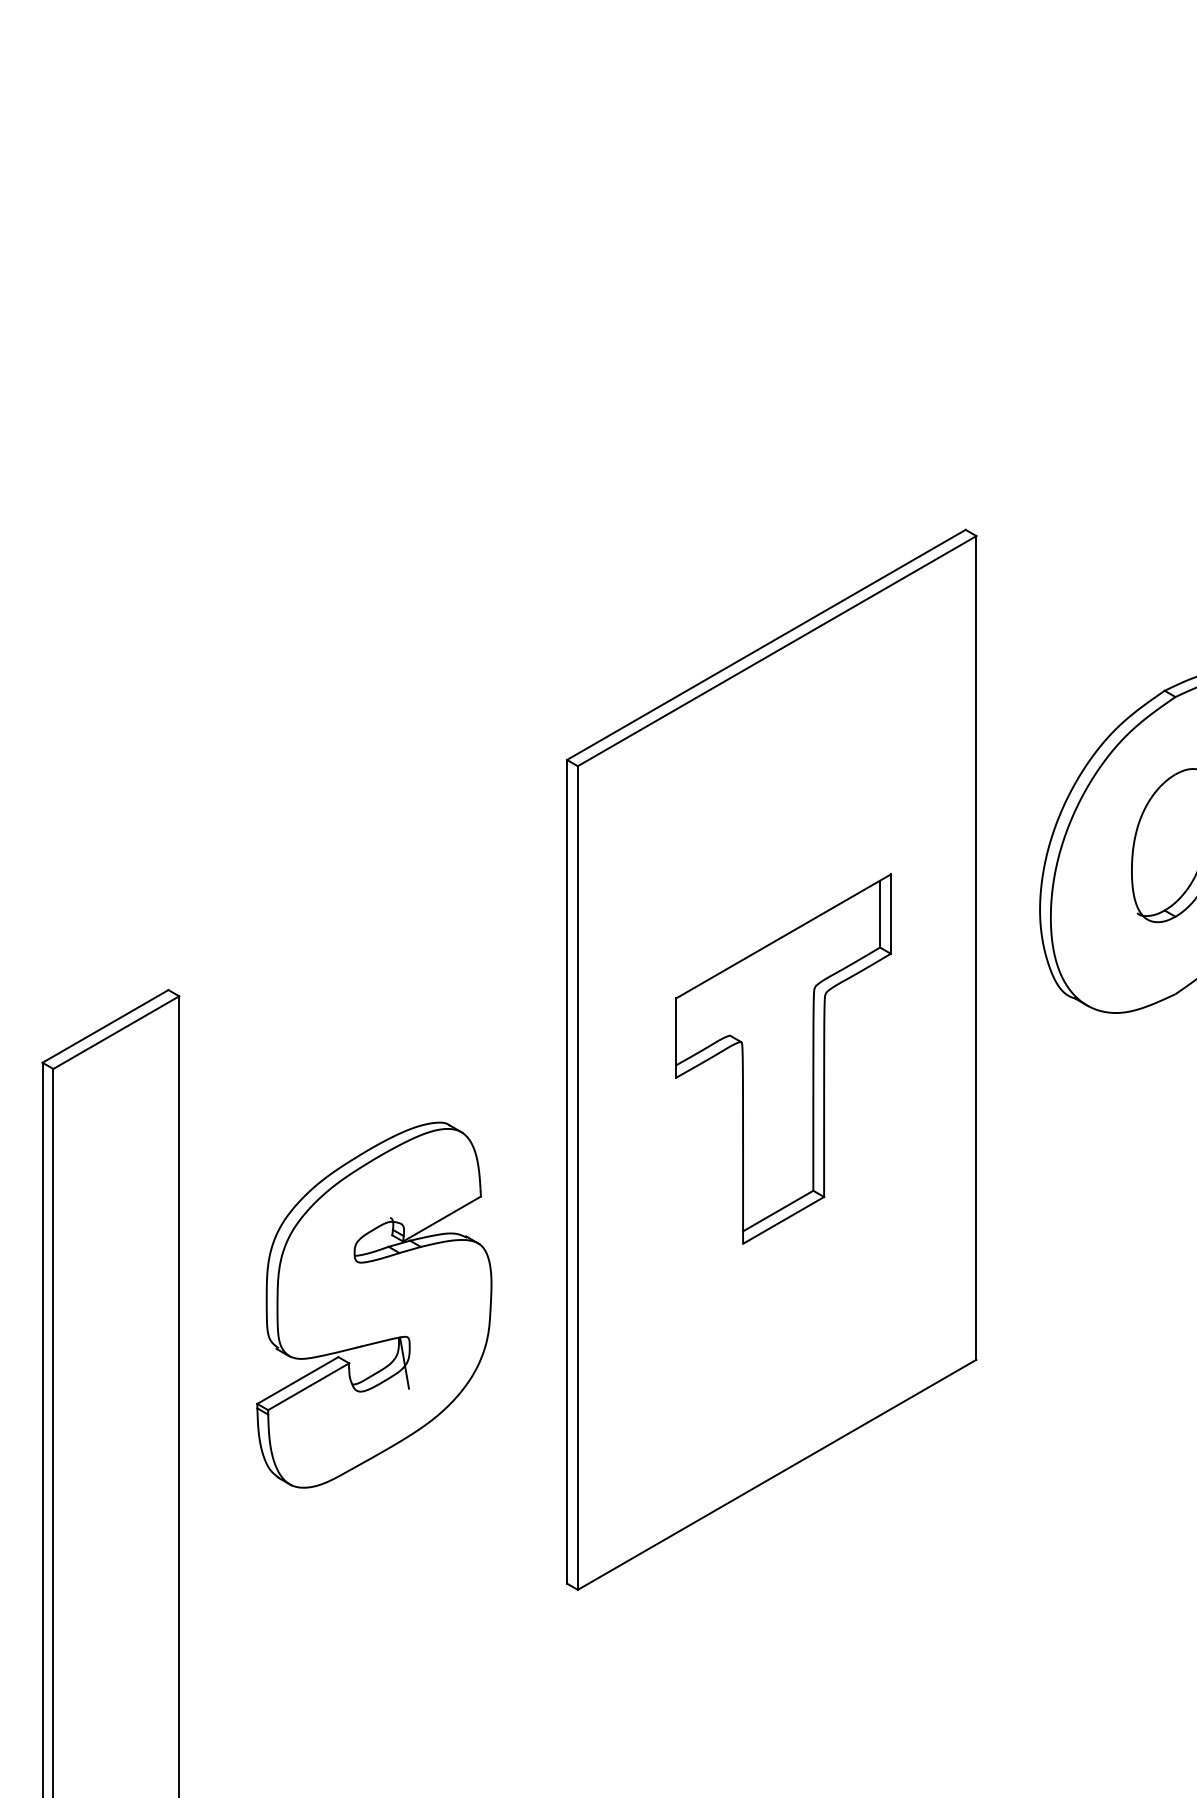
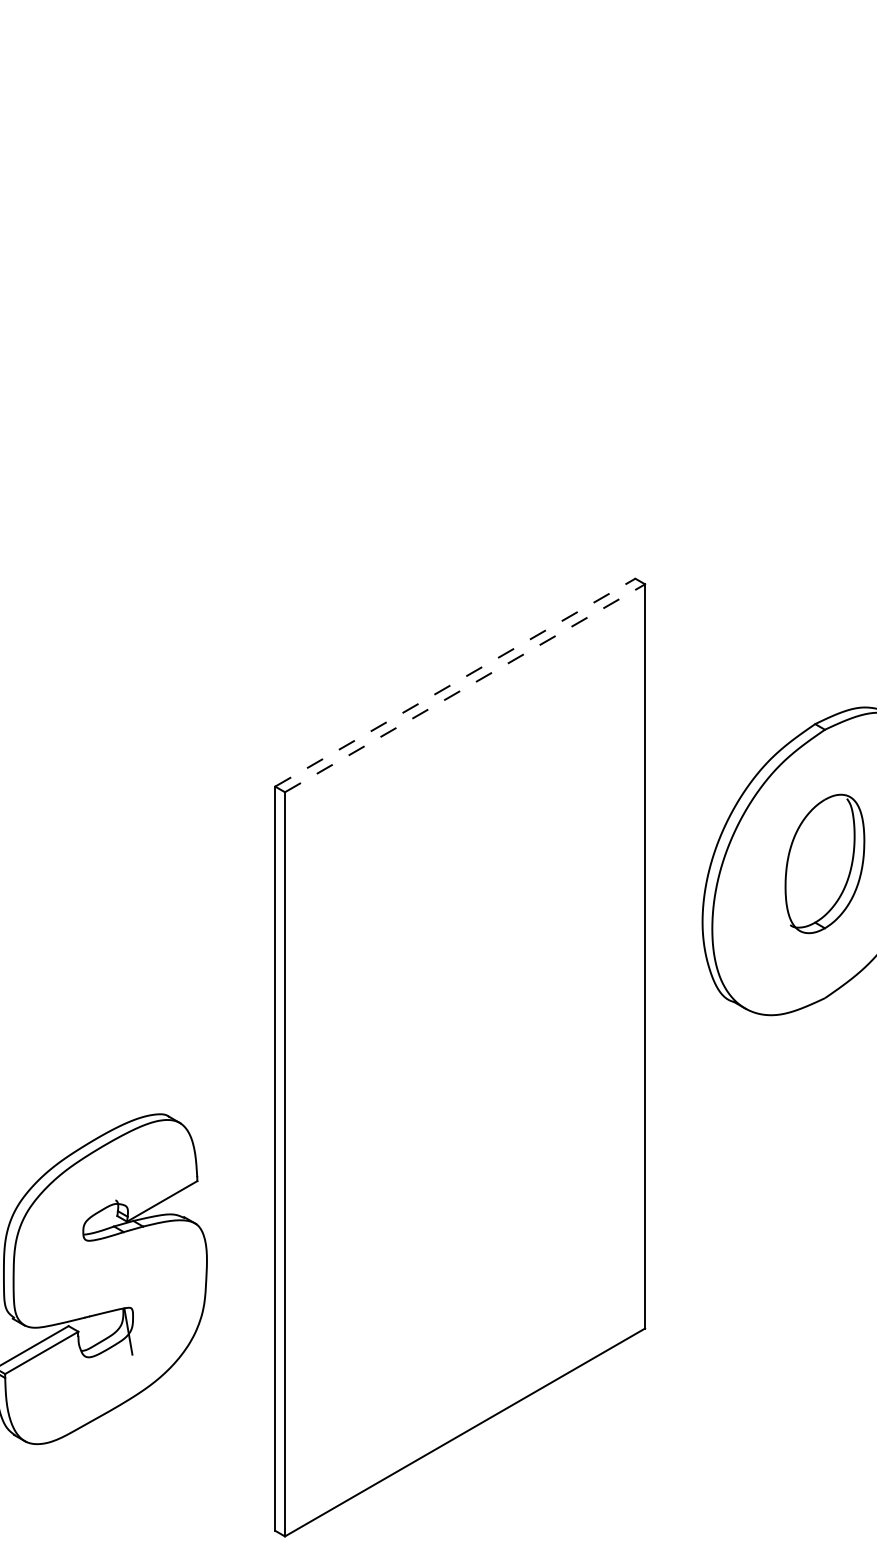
line: (766, 644) -> (455, 682), solid -> dashed
line: (777, 650) -> (465, 687), solid -> dashed
part: (783, 1058) -> (470, 1056), removed

